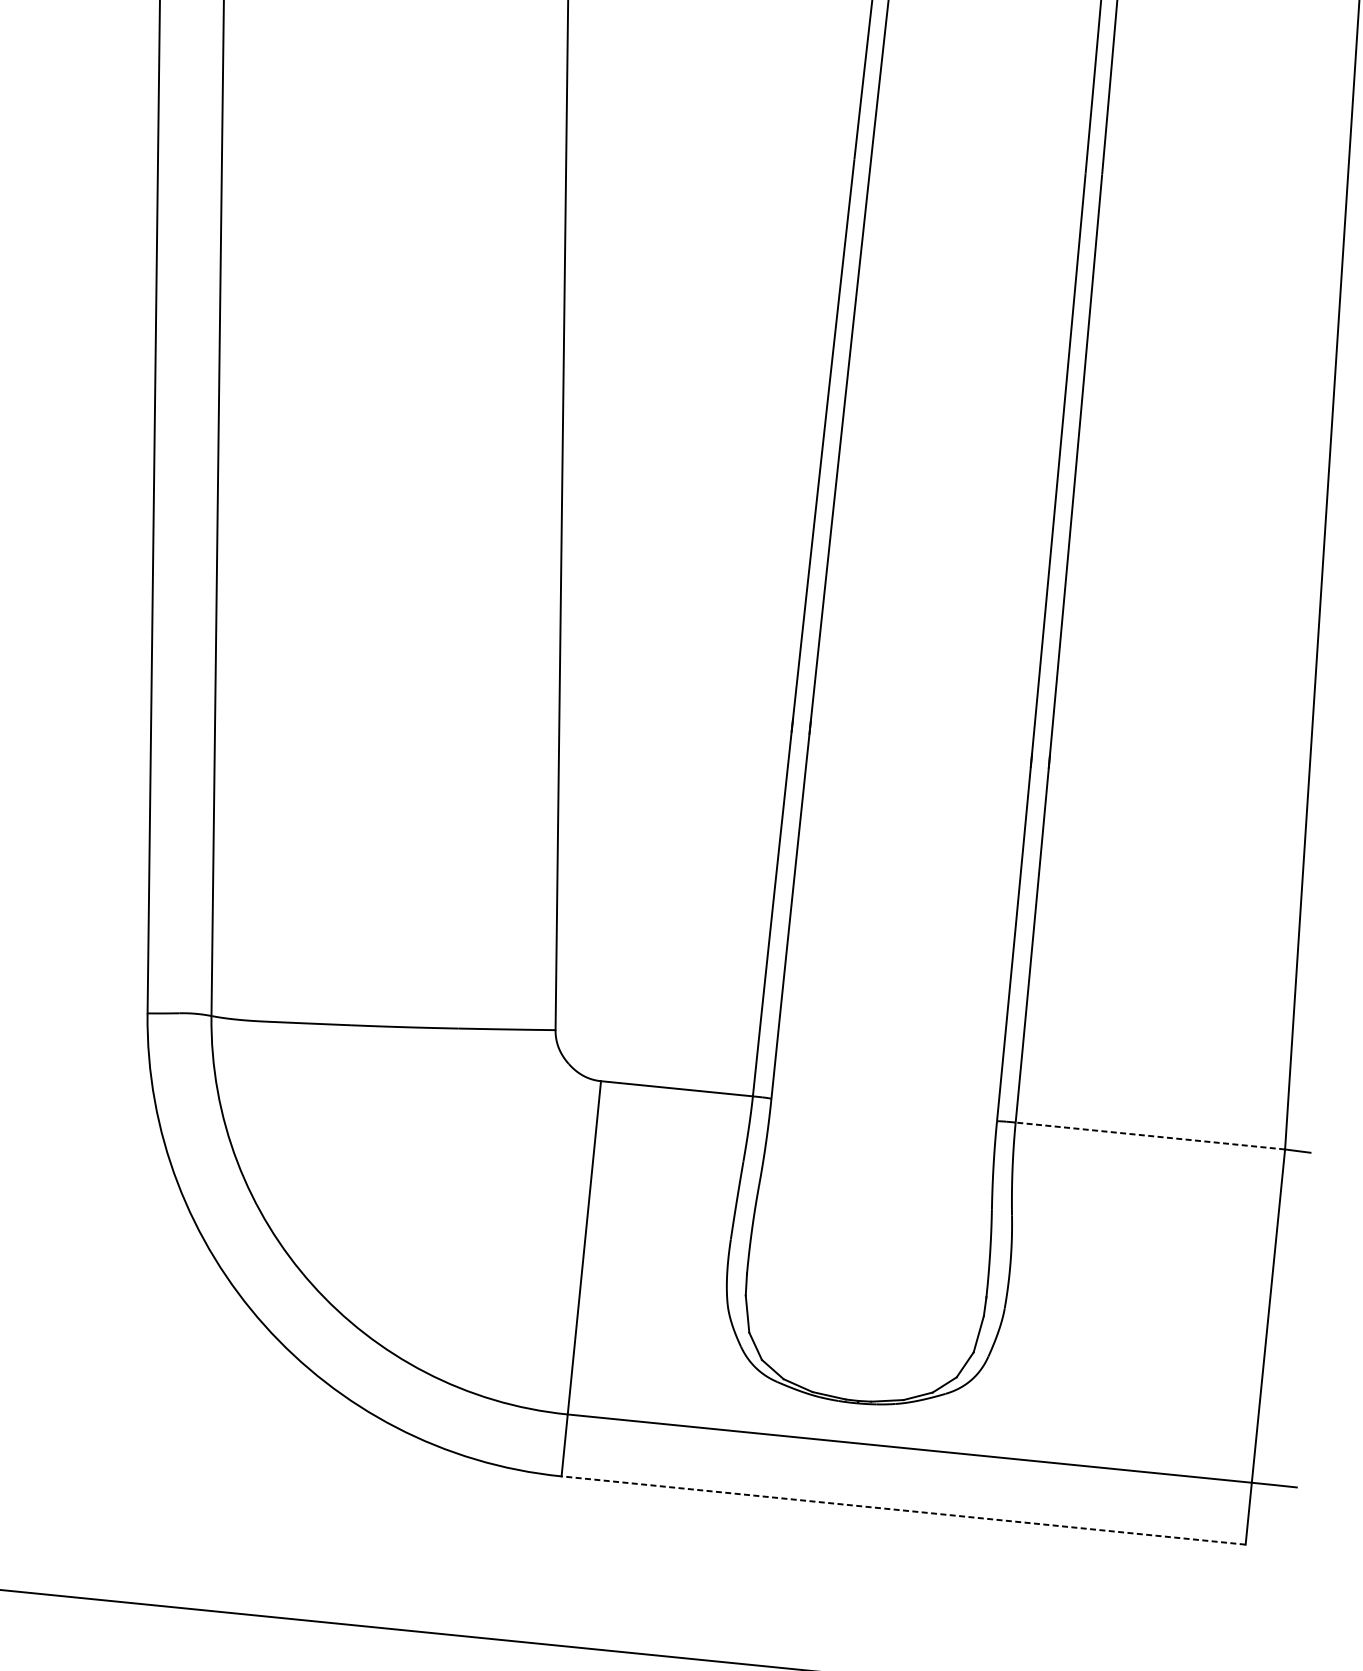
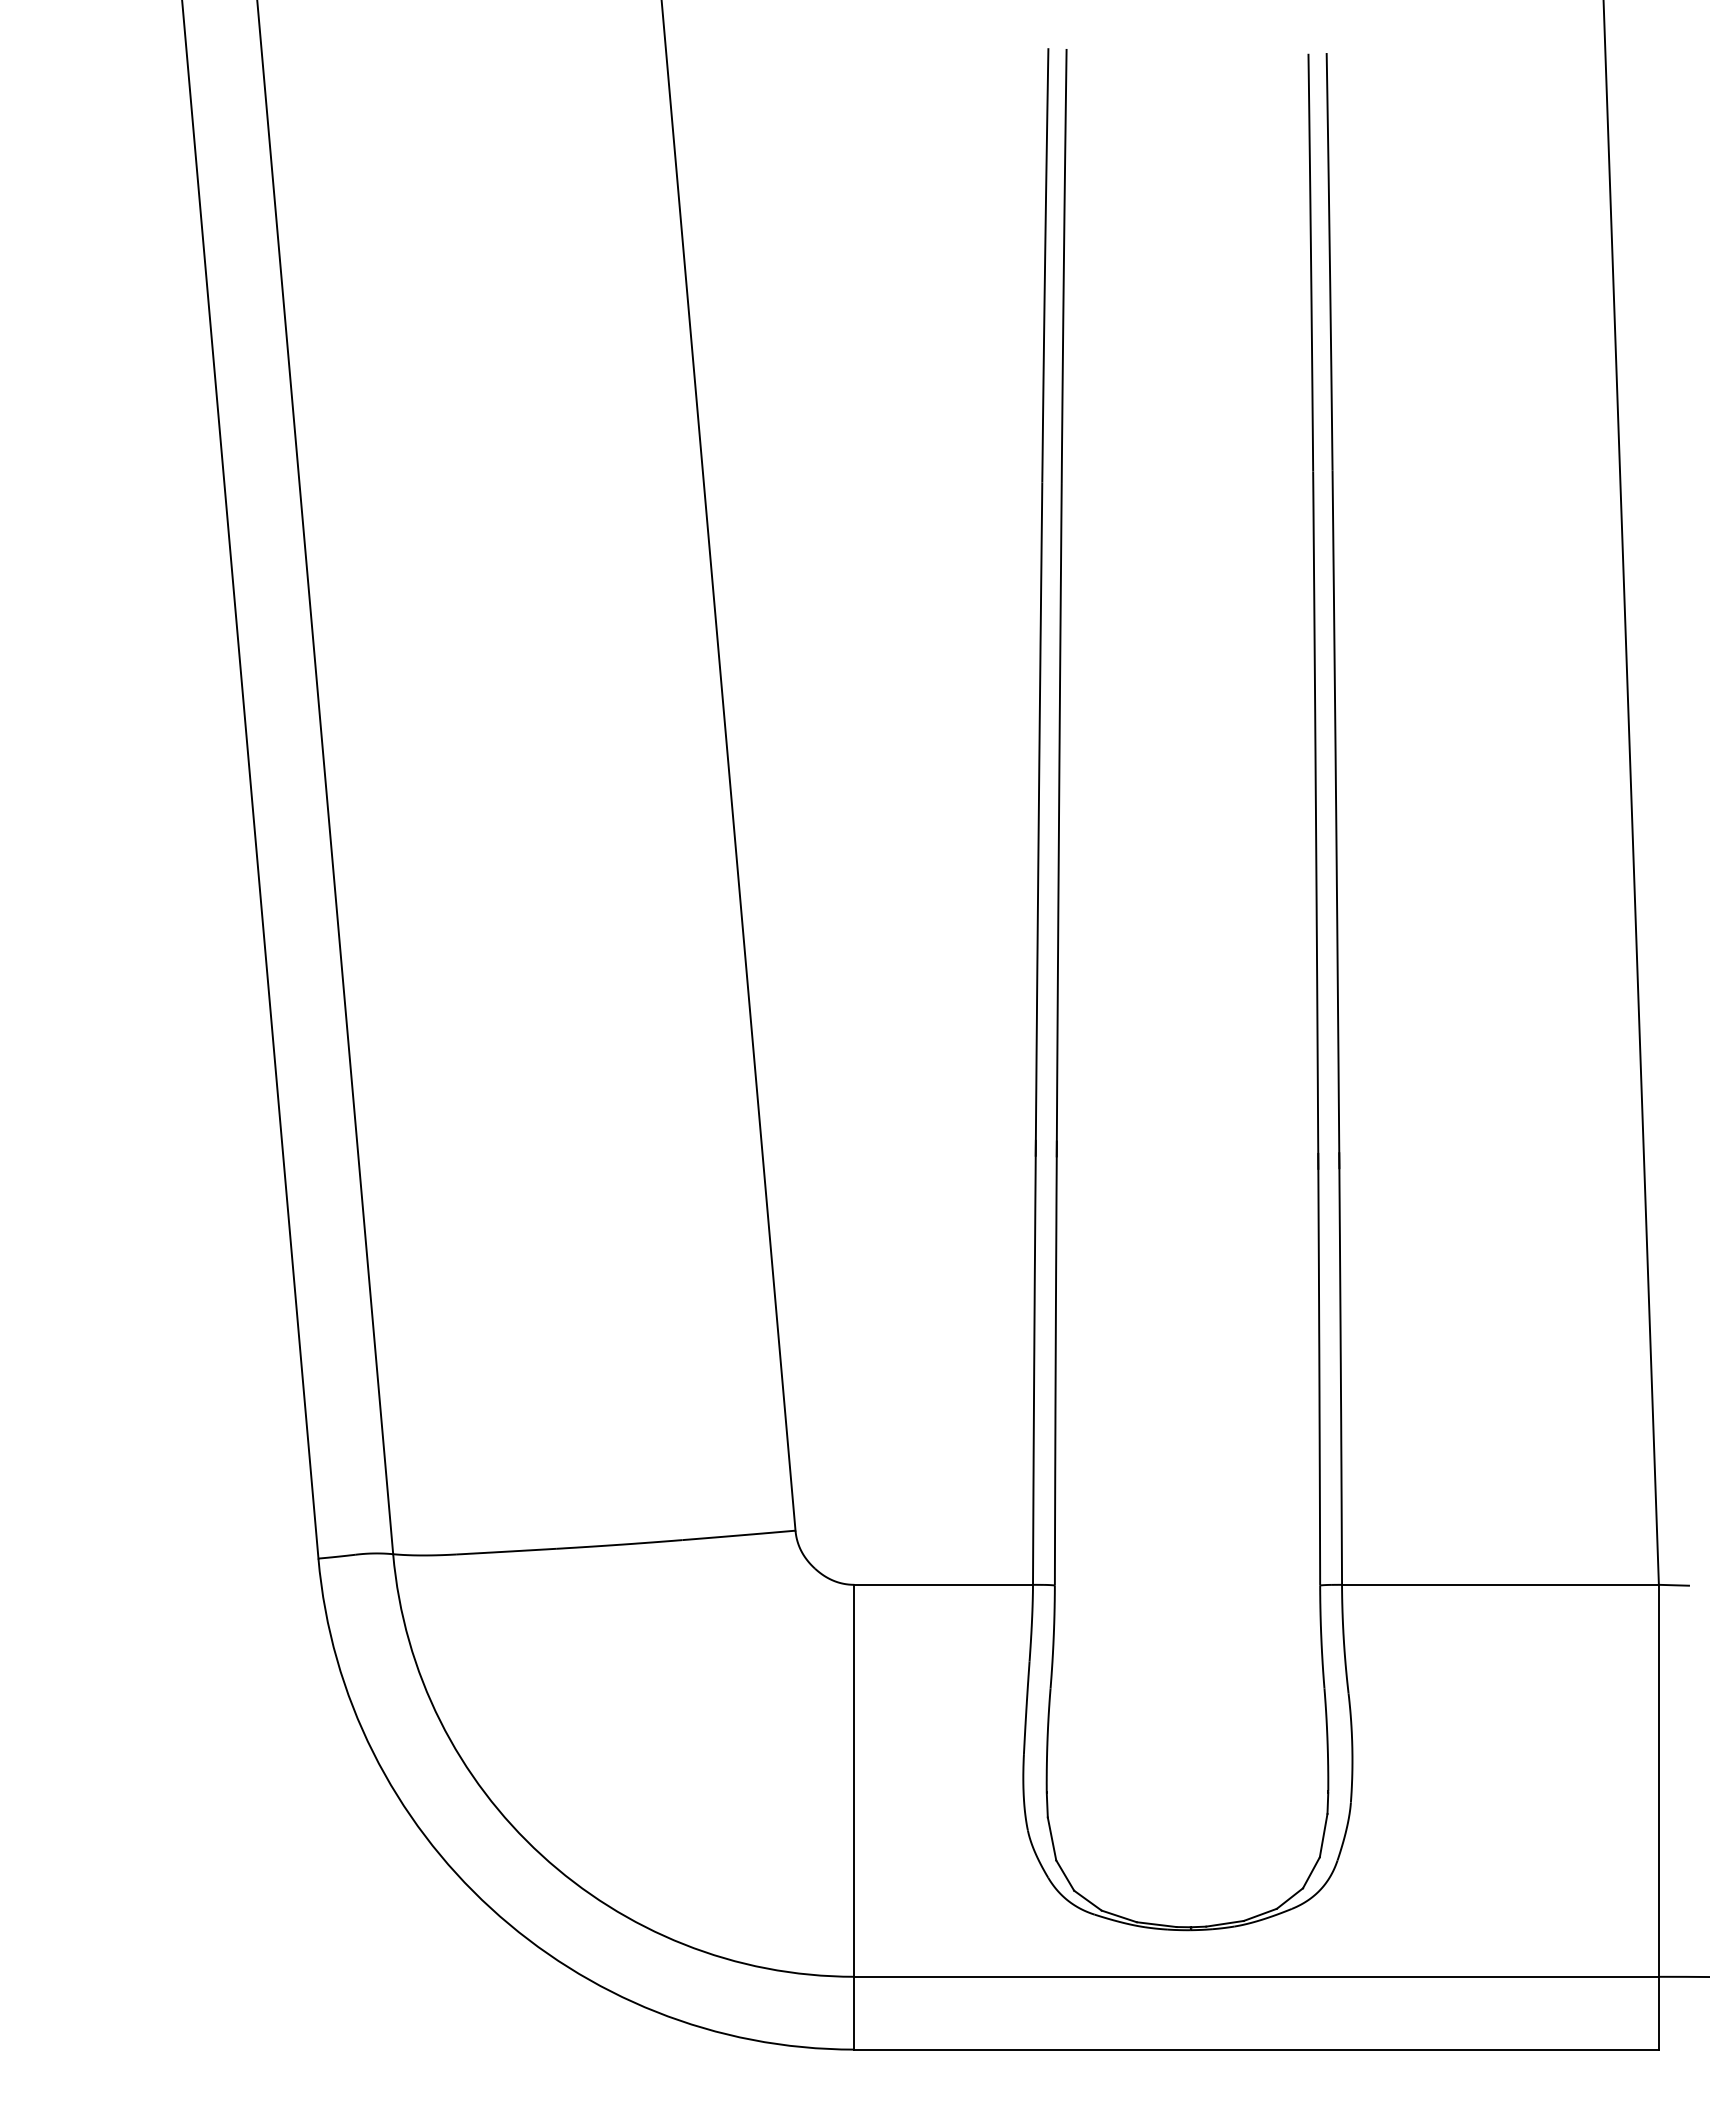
line: (1149, 1135) -> (1499, 1584), dashed -> solid
line: (903, 1510) -> (1256, 2049), dashed -> solid

